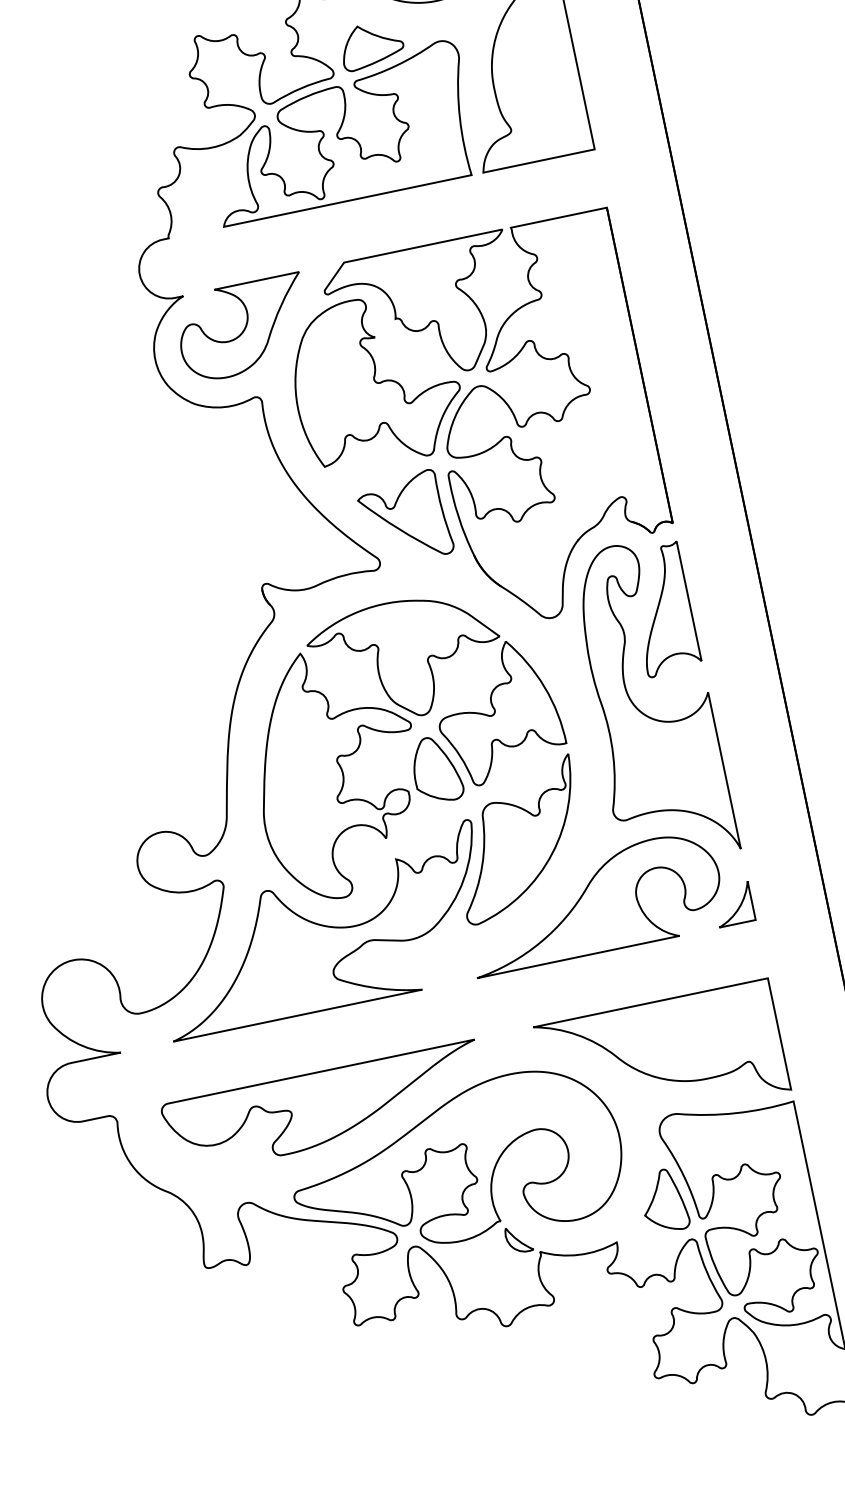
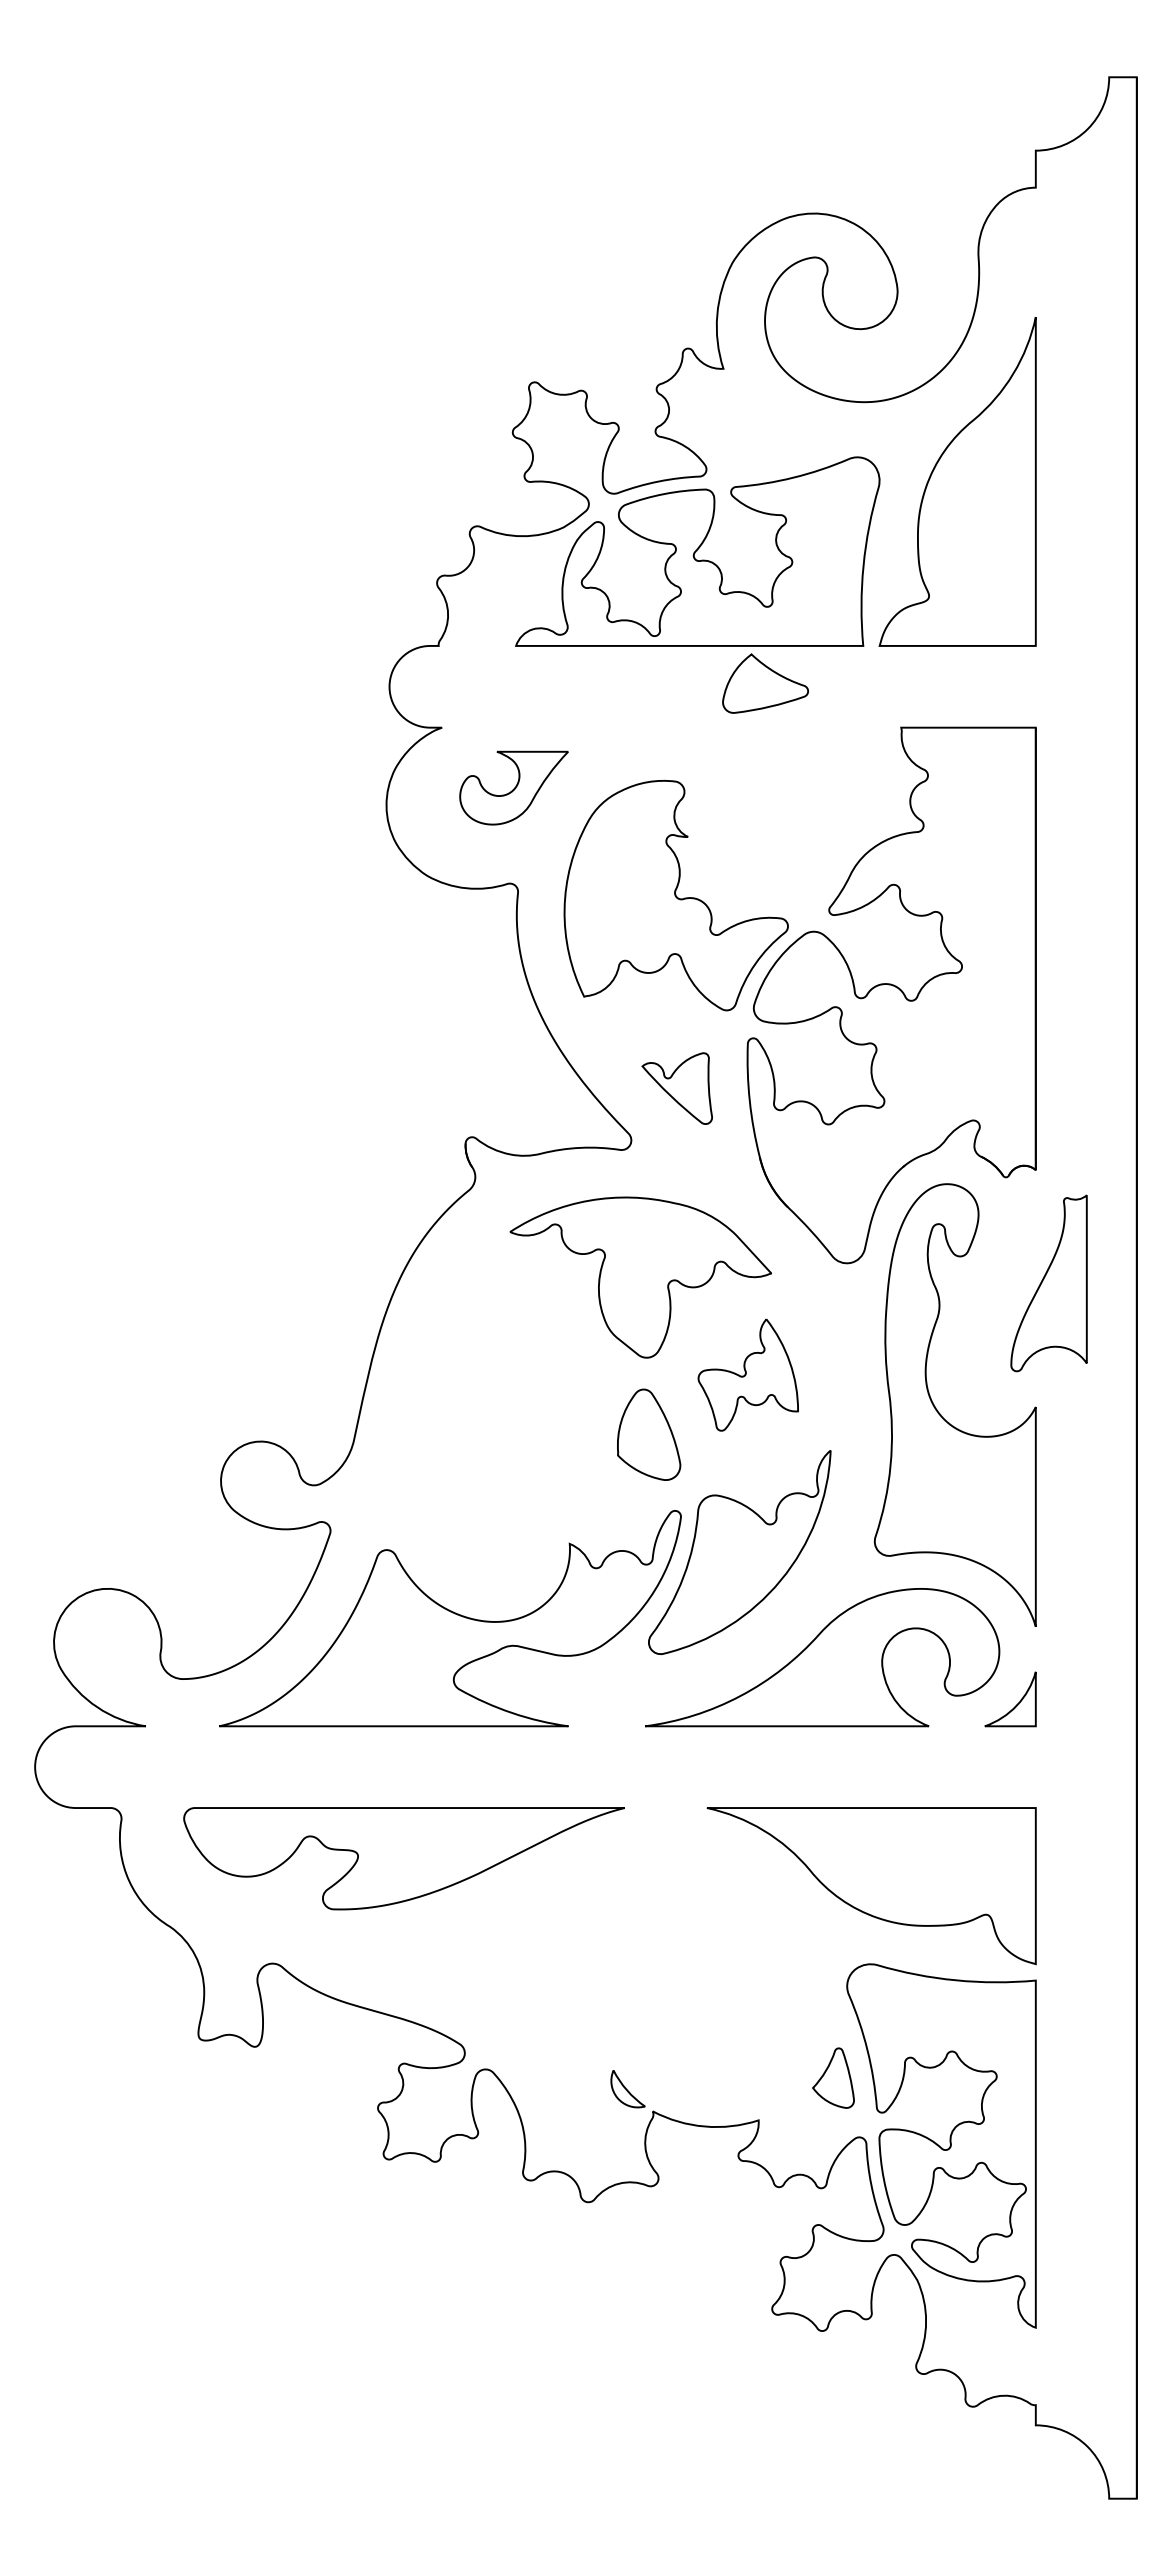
part: (371, 45) -> (765, 683), moved
part: (423, 312) -> (760, 817), removed
part: (243, 328) -> (513, 787), size x0.6
part: (405, 518) -> (677, 1088), size x0.6
part: (662, 609) -> (1048, 1283), moved
part: (498, 711) -> (748, 1374), size x0.6
part: (337, 772) -> (515, 1410), removed
part: (465, 1163) -> (577, 1971), removed
part: (663, 1200) -> (833, 2077), size x0.7

